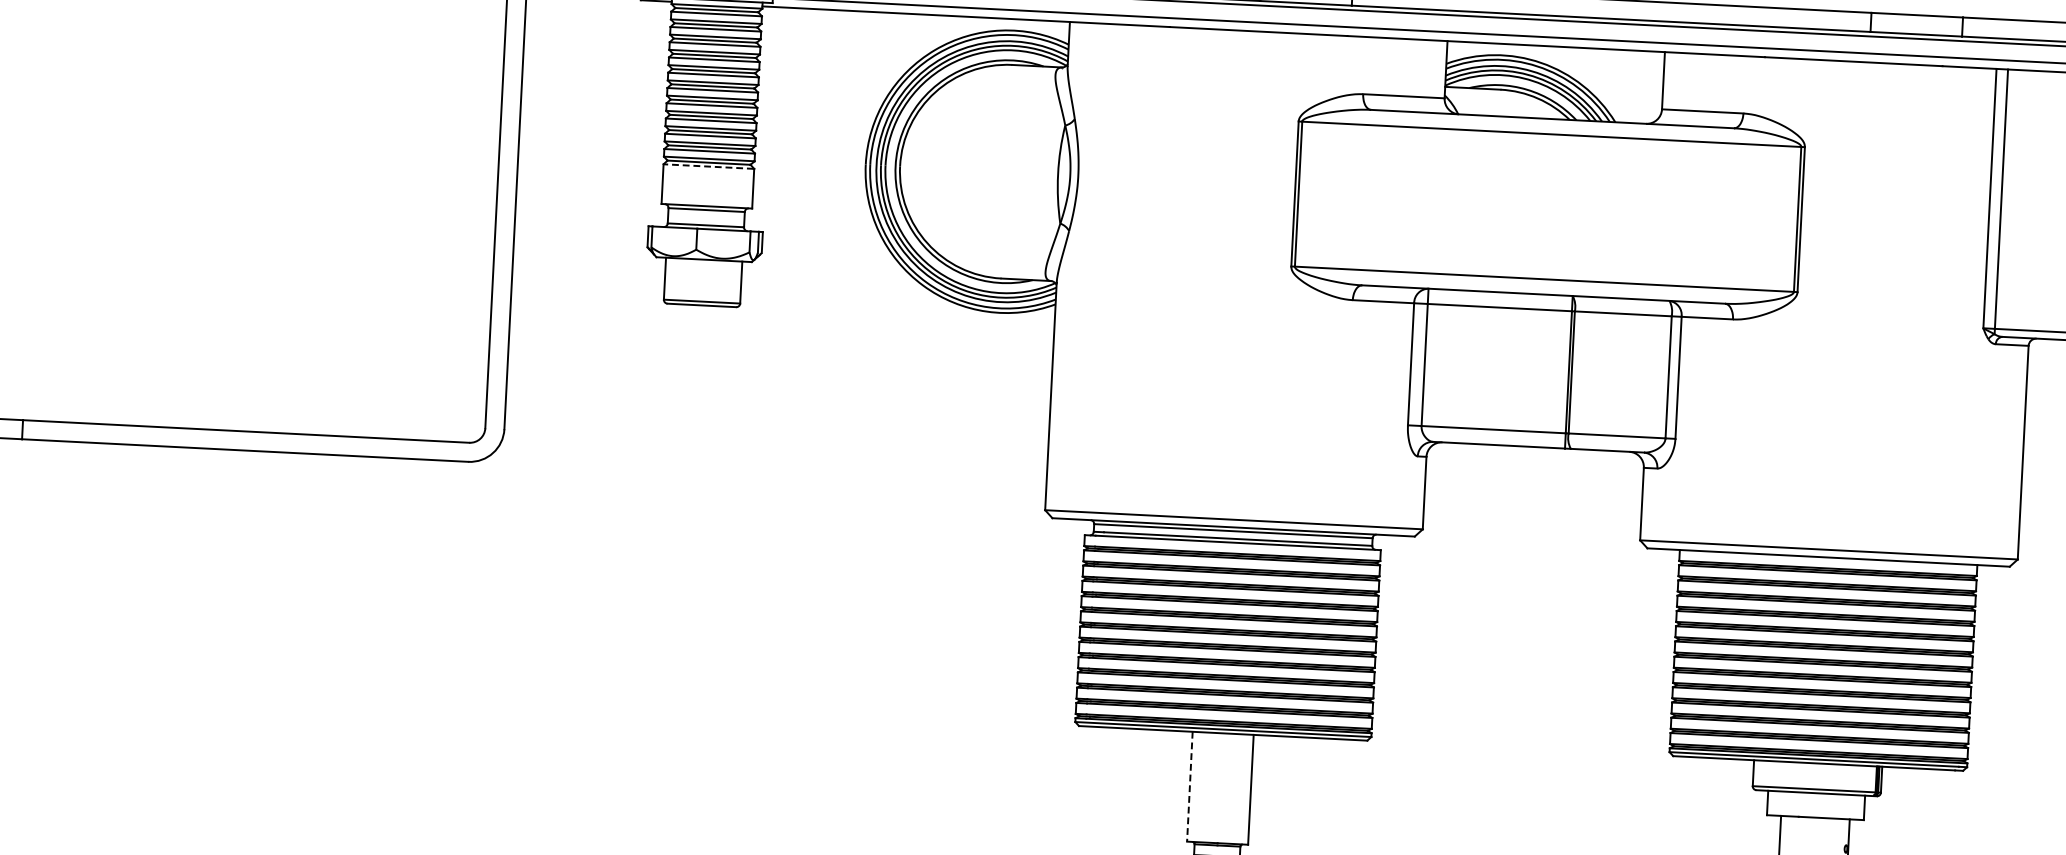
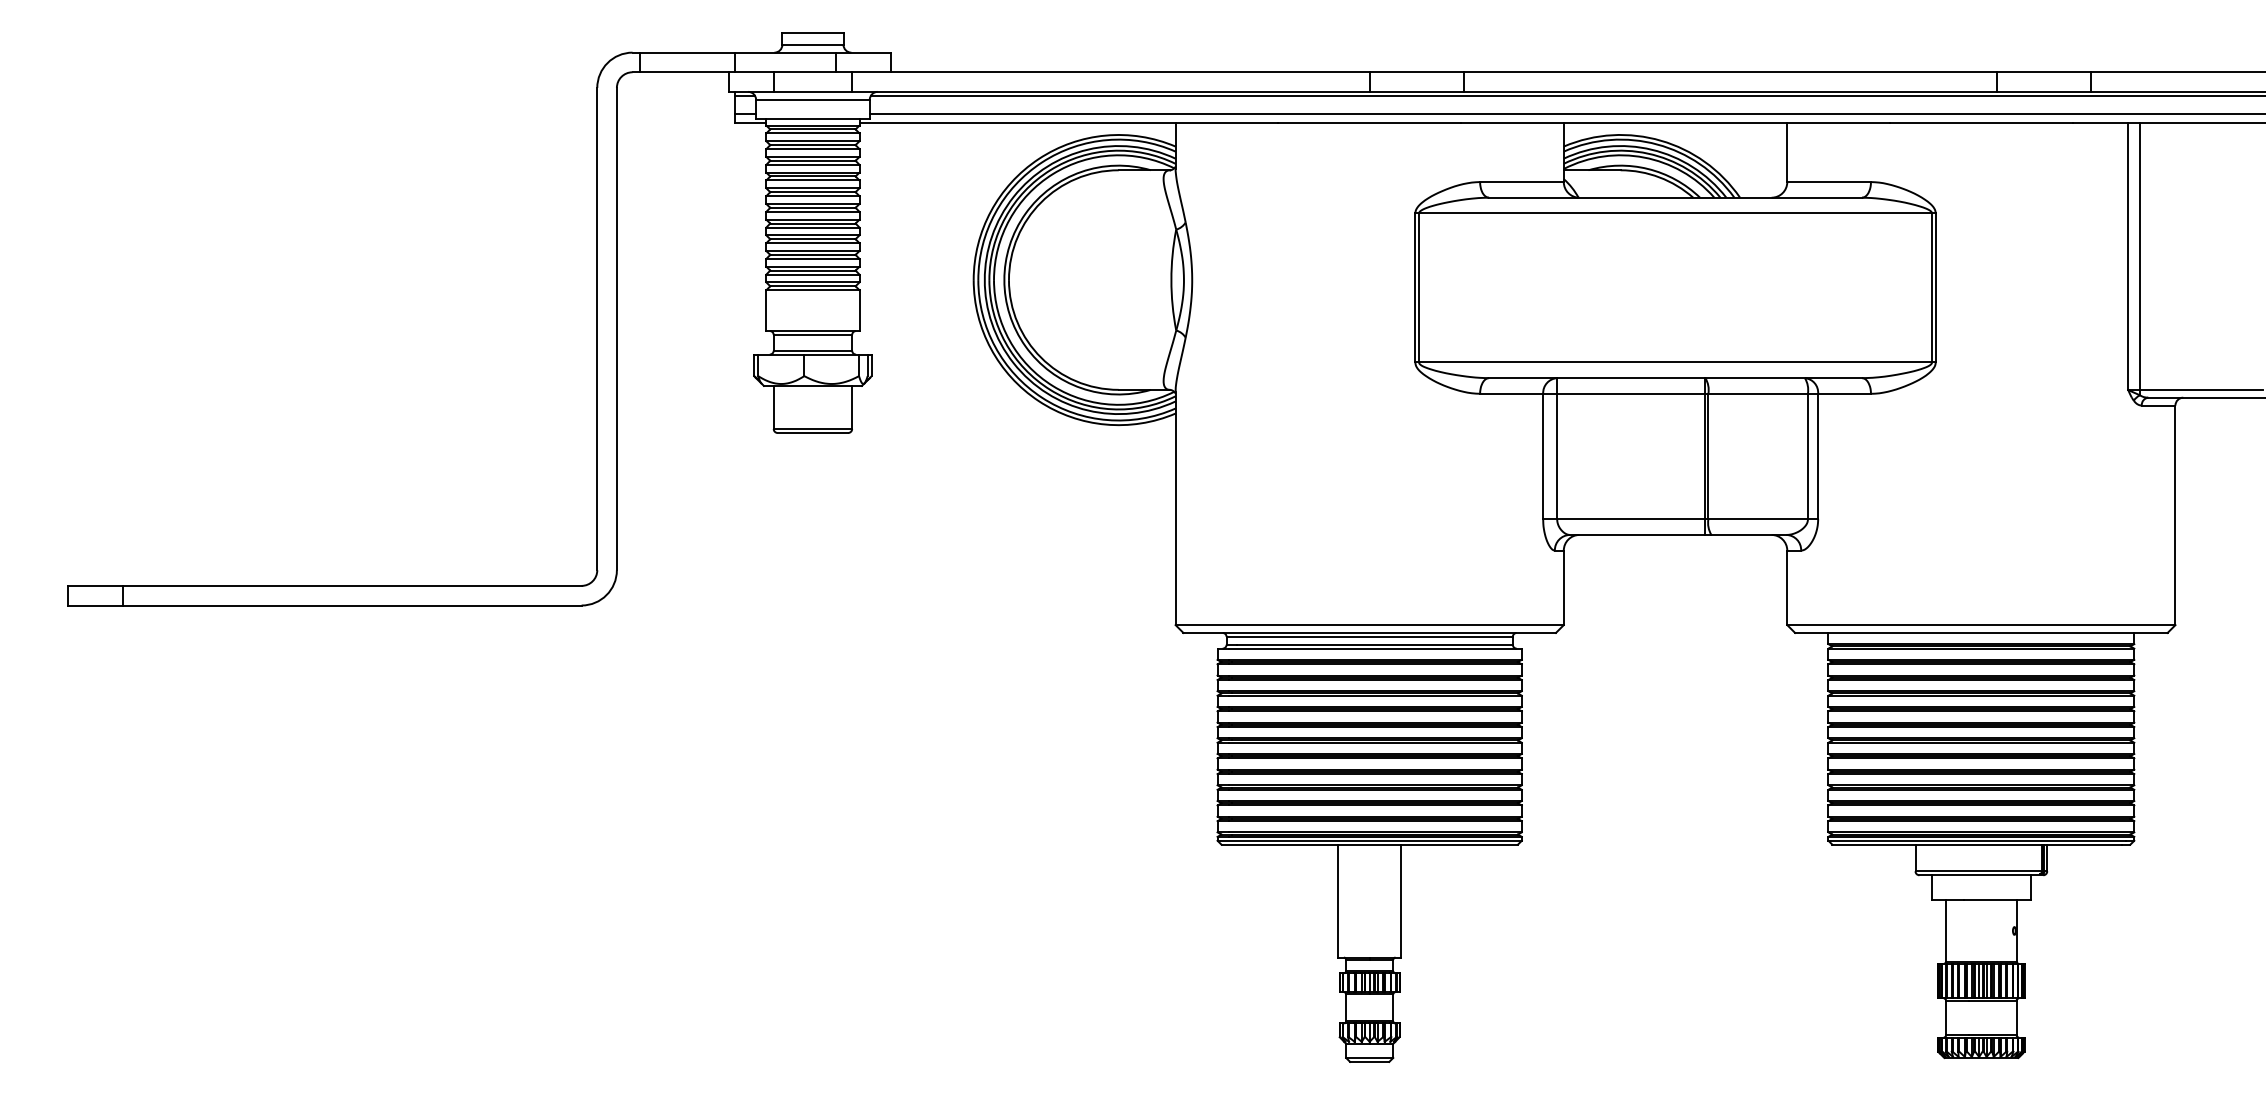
line: (708, 166) -> (812, 290), dashed -> solid
line: (1190, 787) -> (1338, 901), dashed -> solid

